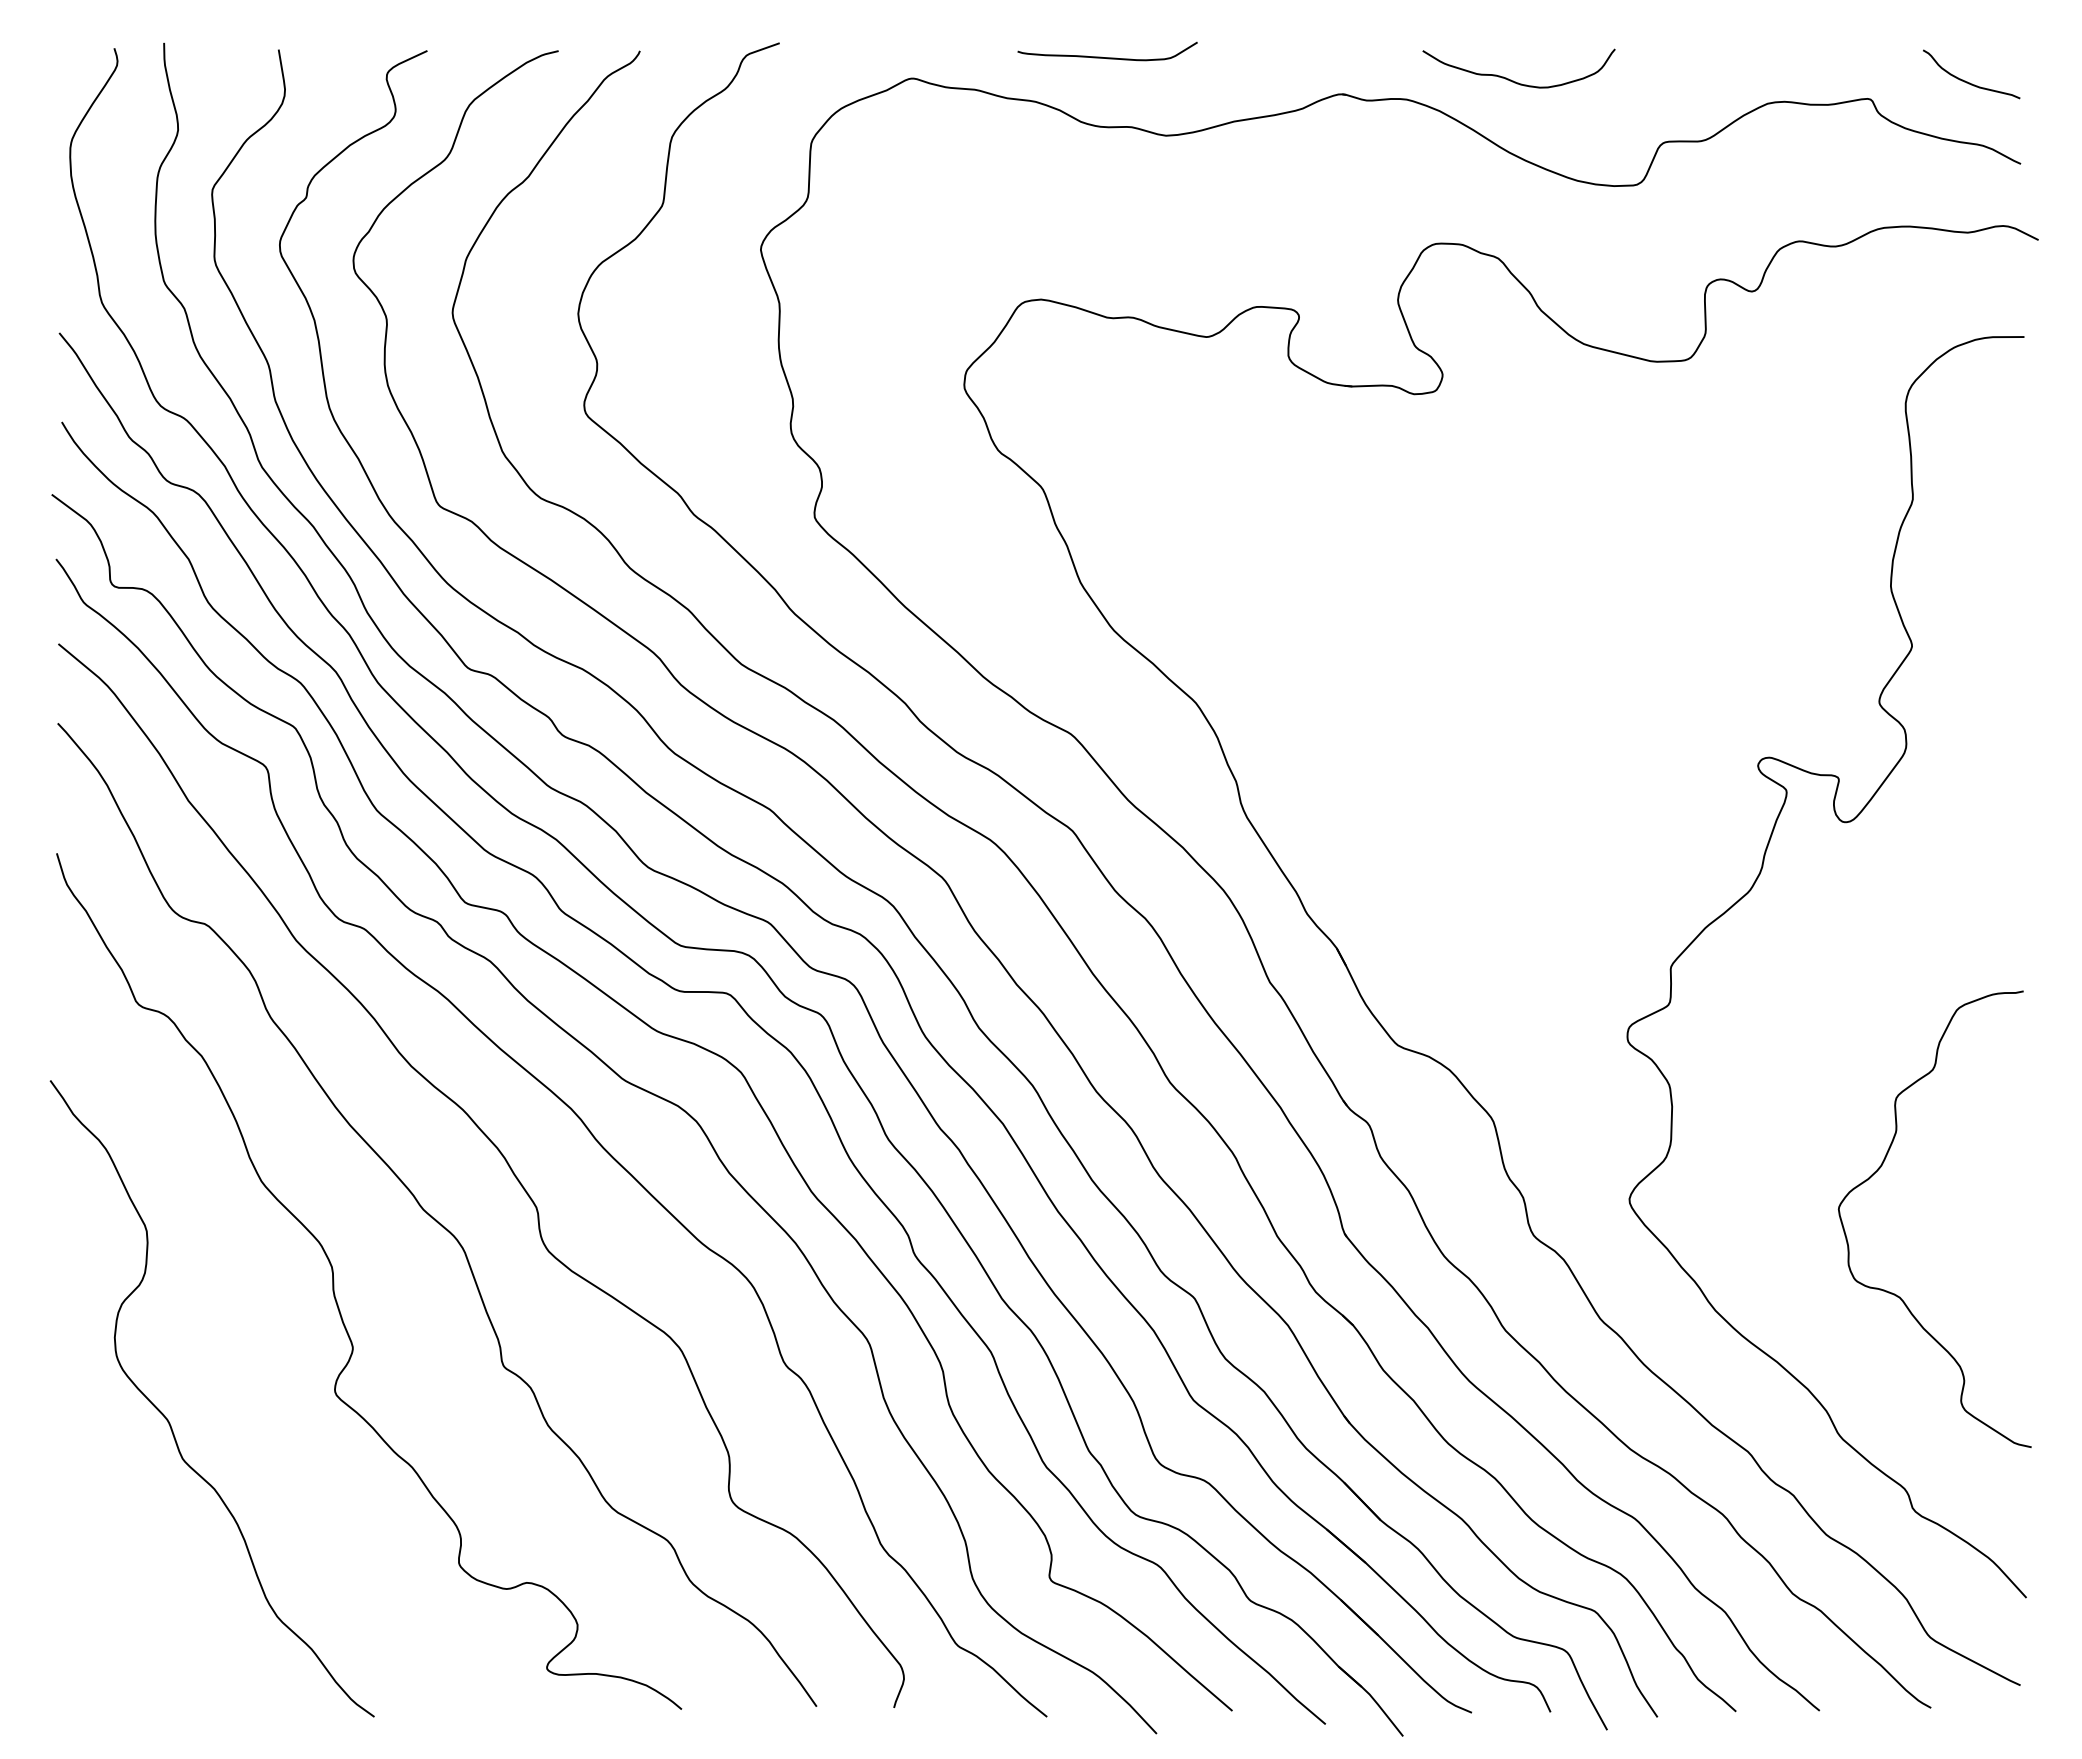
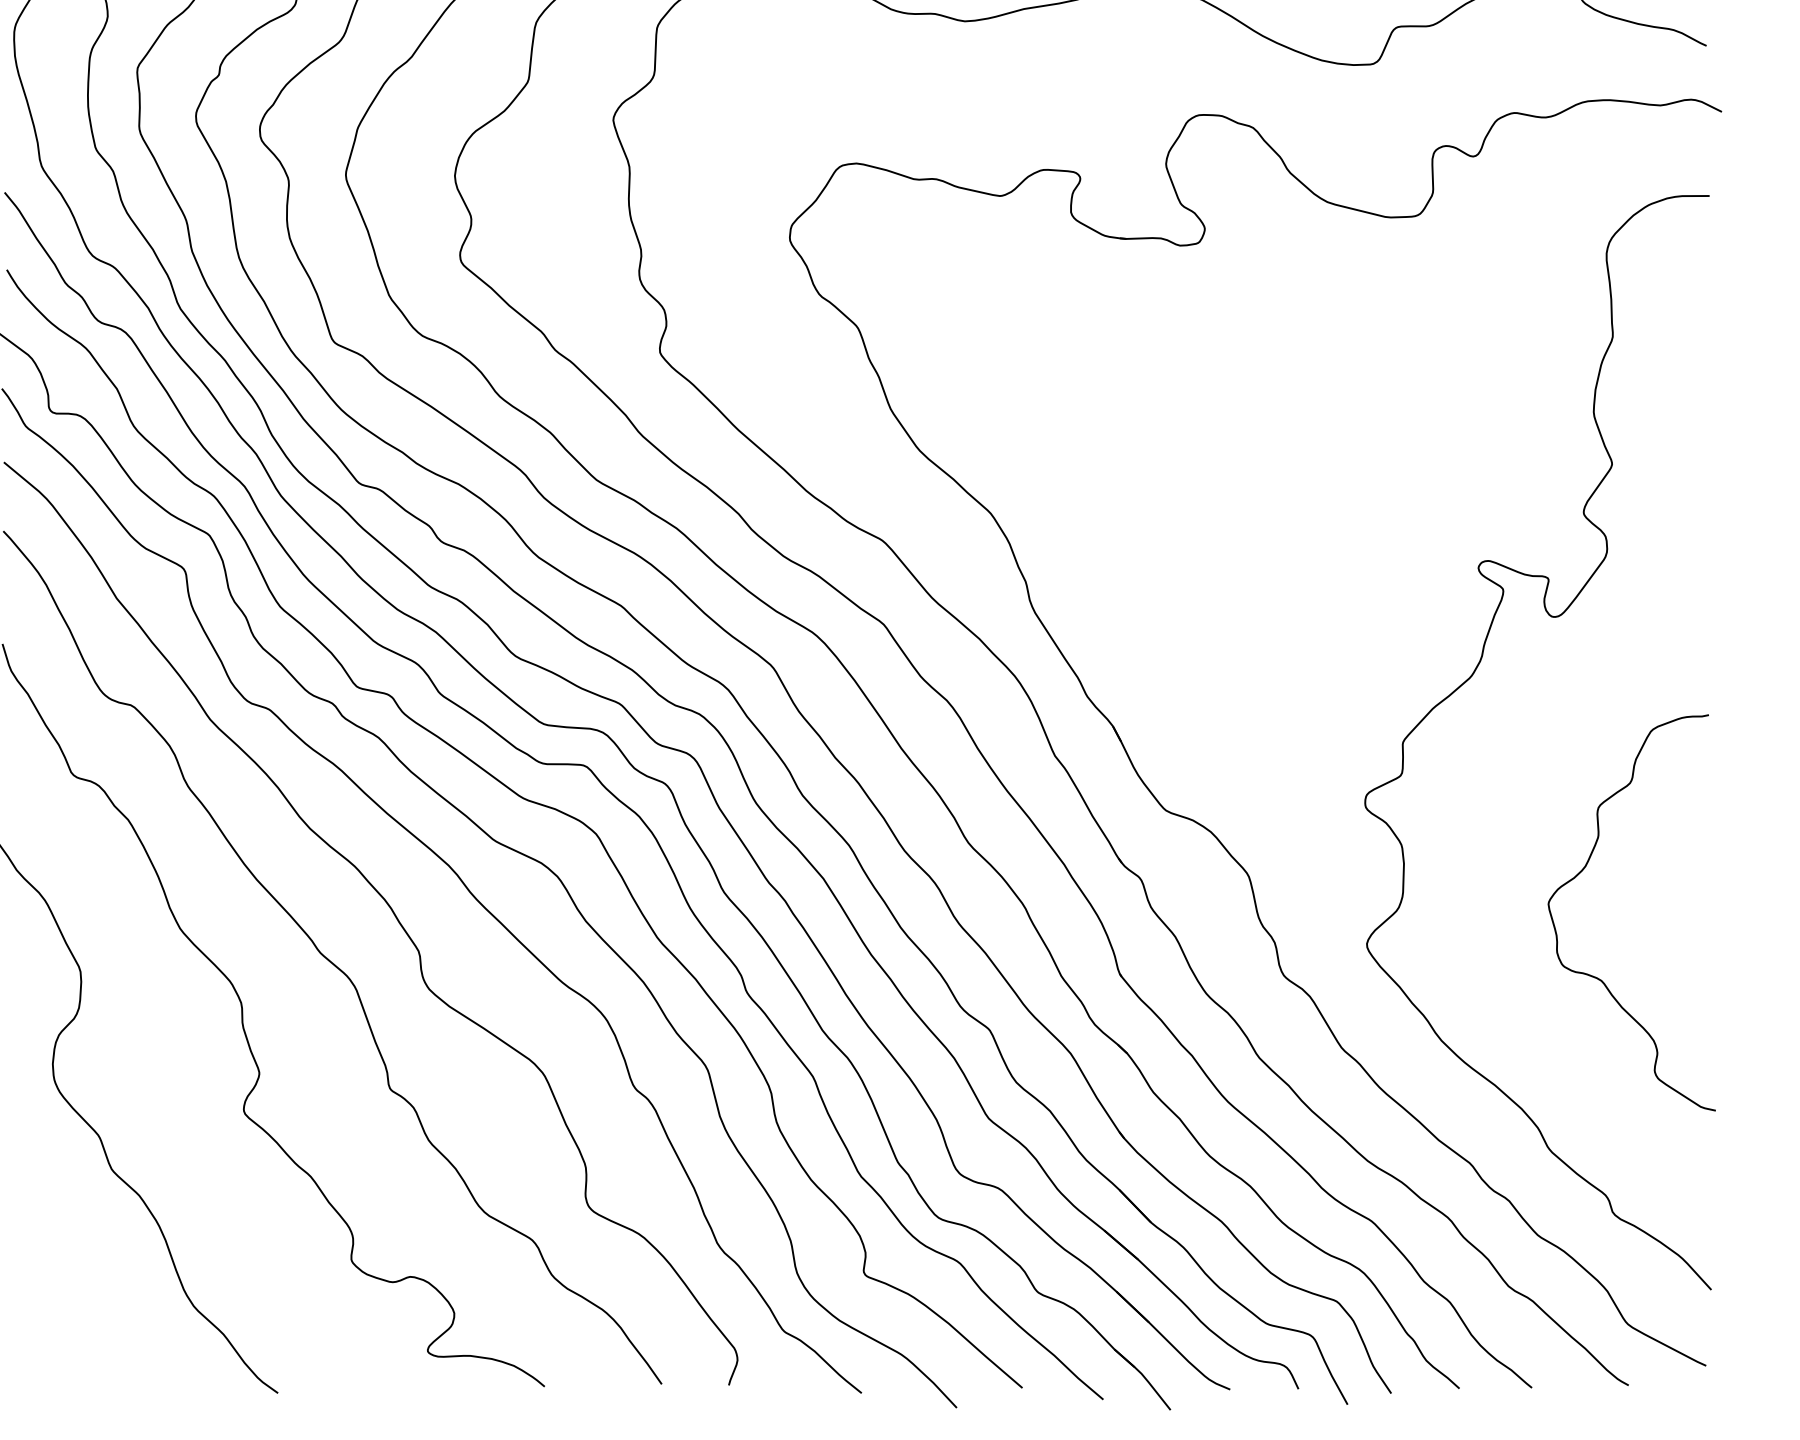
curve: (1881, 1167) -> (1585, 867), moved

